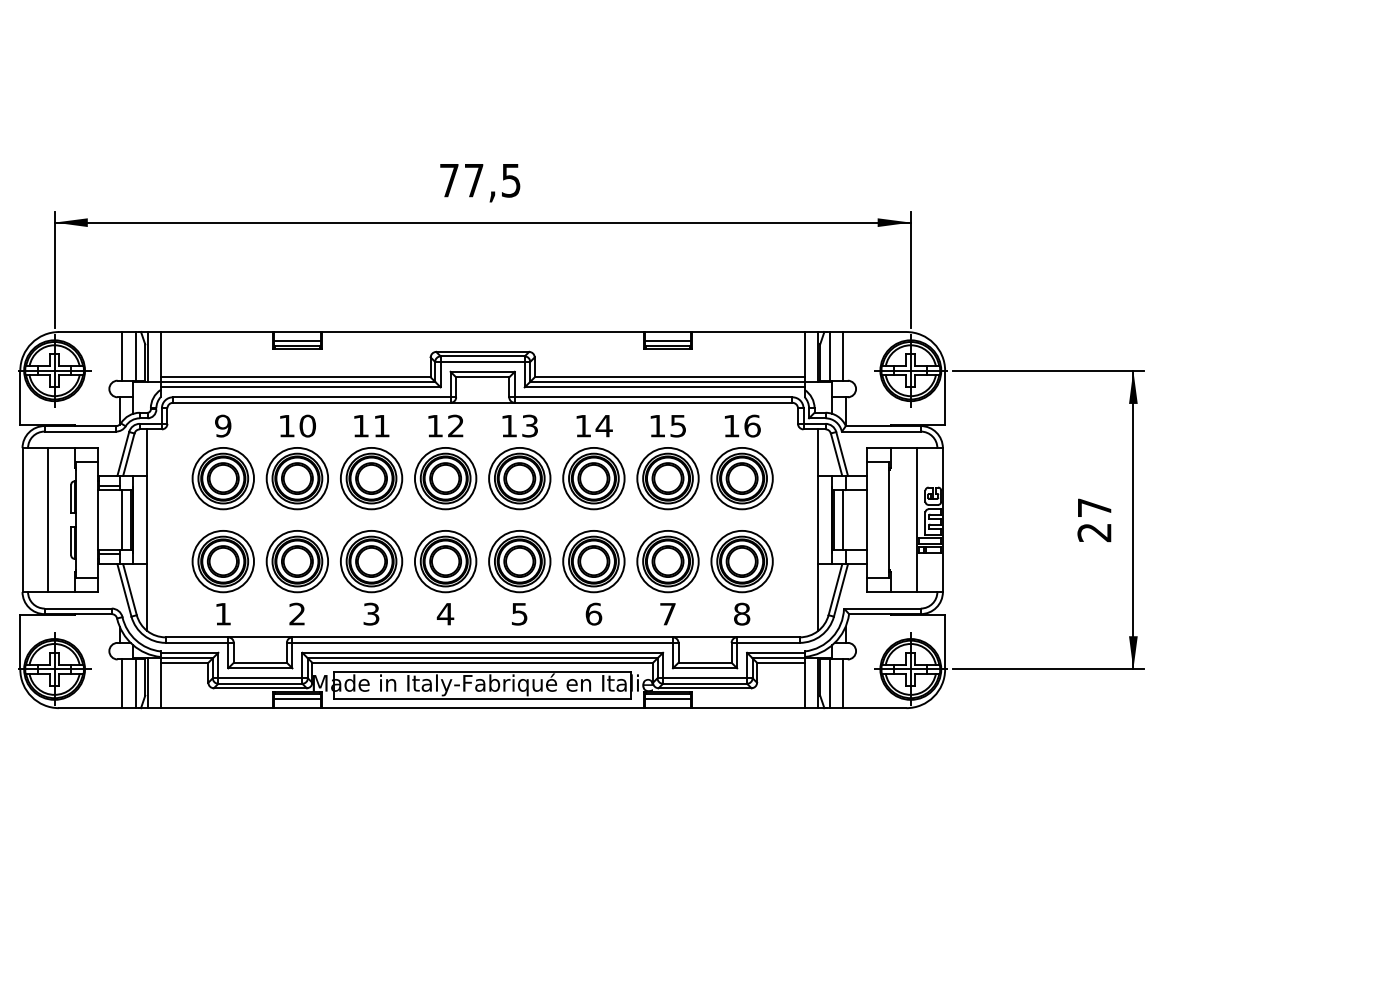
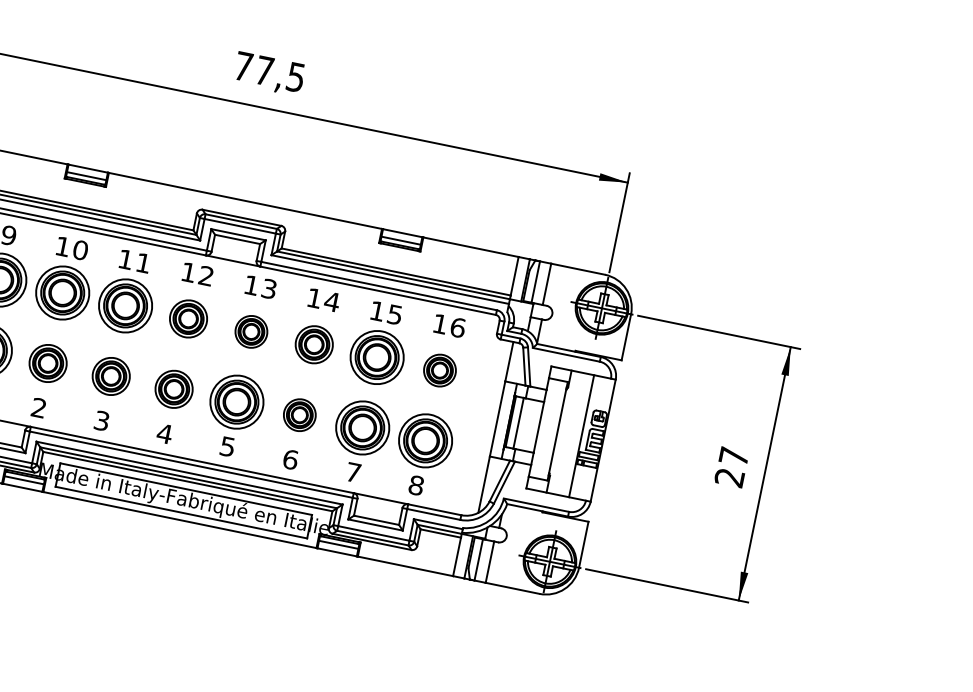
part: (445, 478) -> (188, 318), size x0.7
part: (519, 478) -> (251, 331), size x0.6
part: (593, 478) -> (313, 344), size x0.7
part: (741, 478) -> (439, 370), size x0.6
part: (296, 561) -> (47, 363), size x0.7
part: (371, 561) -> (111, 376), size x0.7
part: (445, 561) -> (173, 389), size x0.7
part: (593, 561) -> (299, 414), size x0.6

